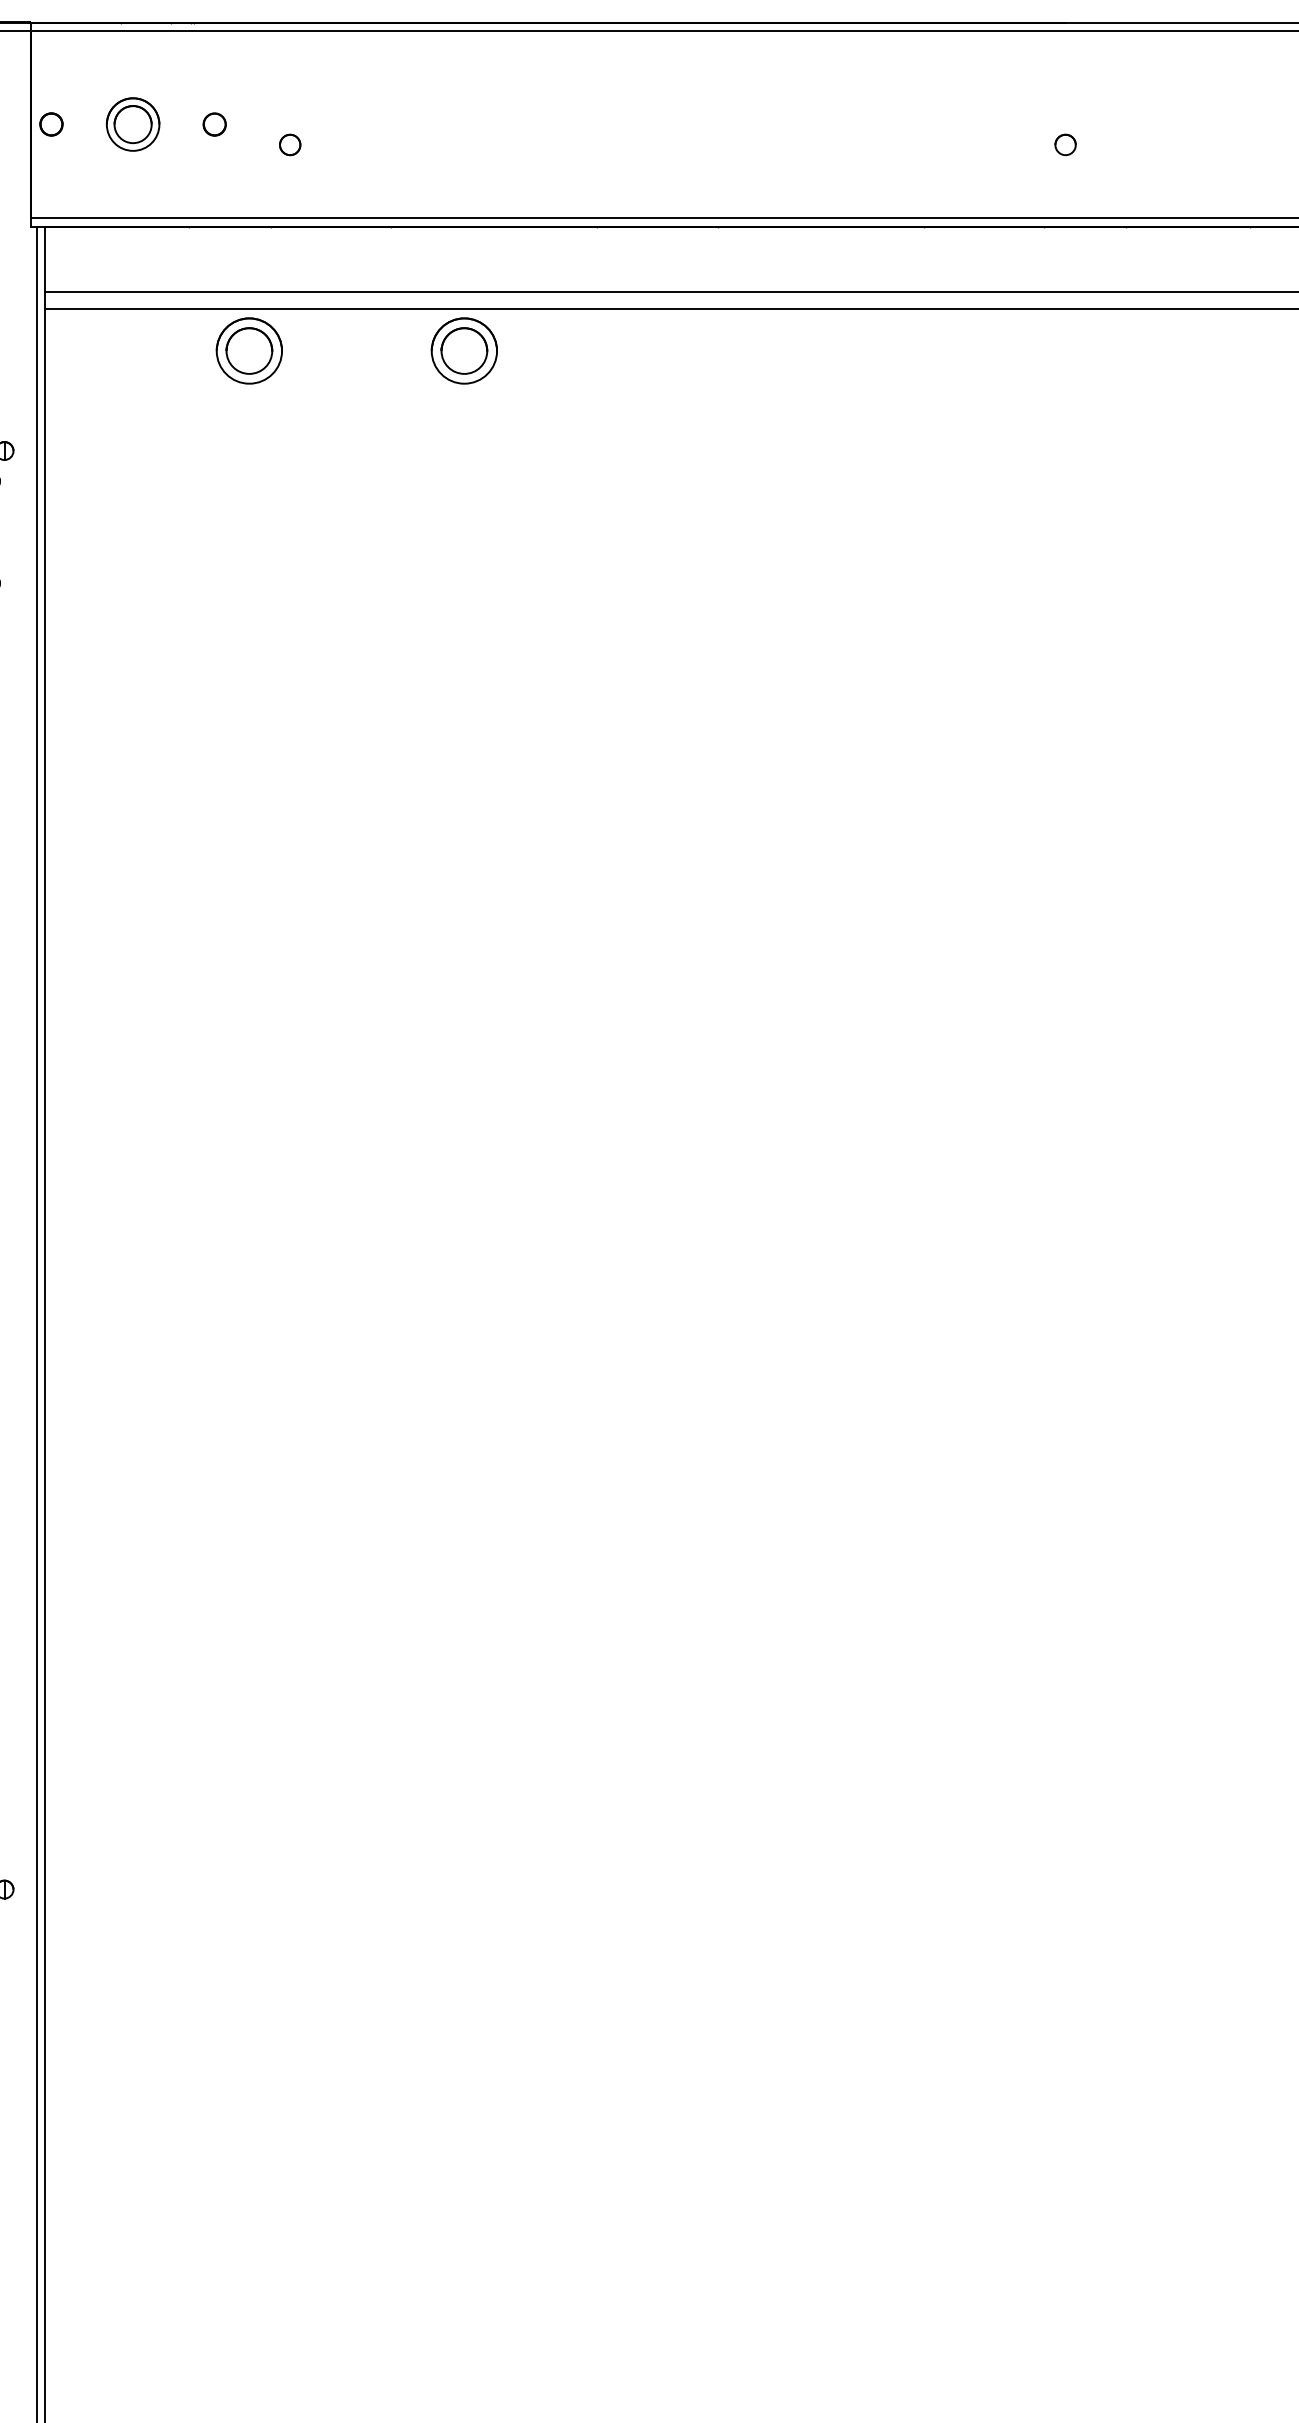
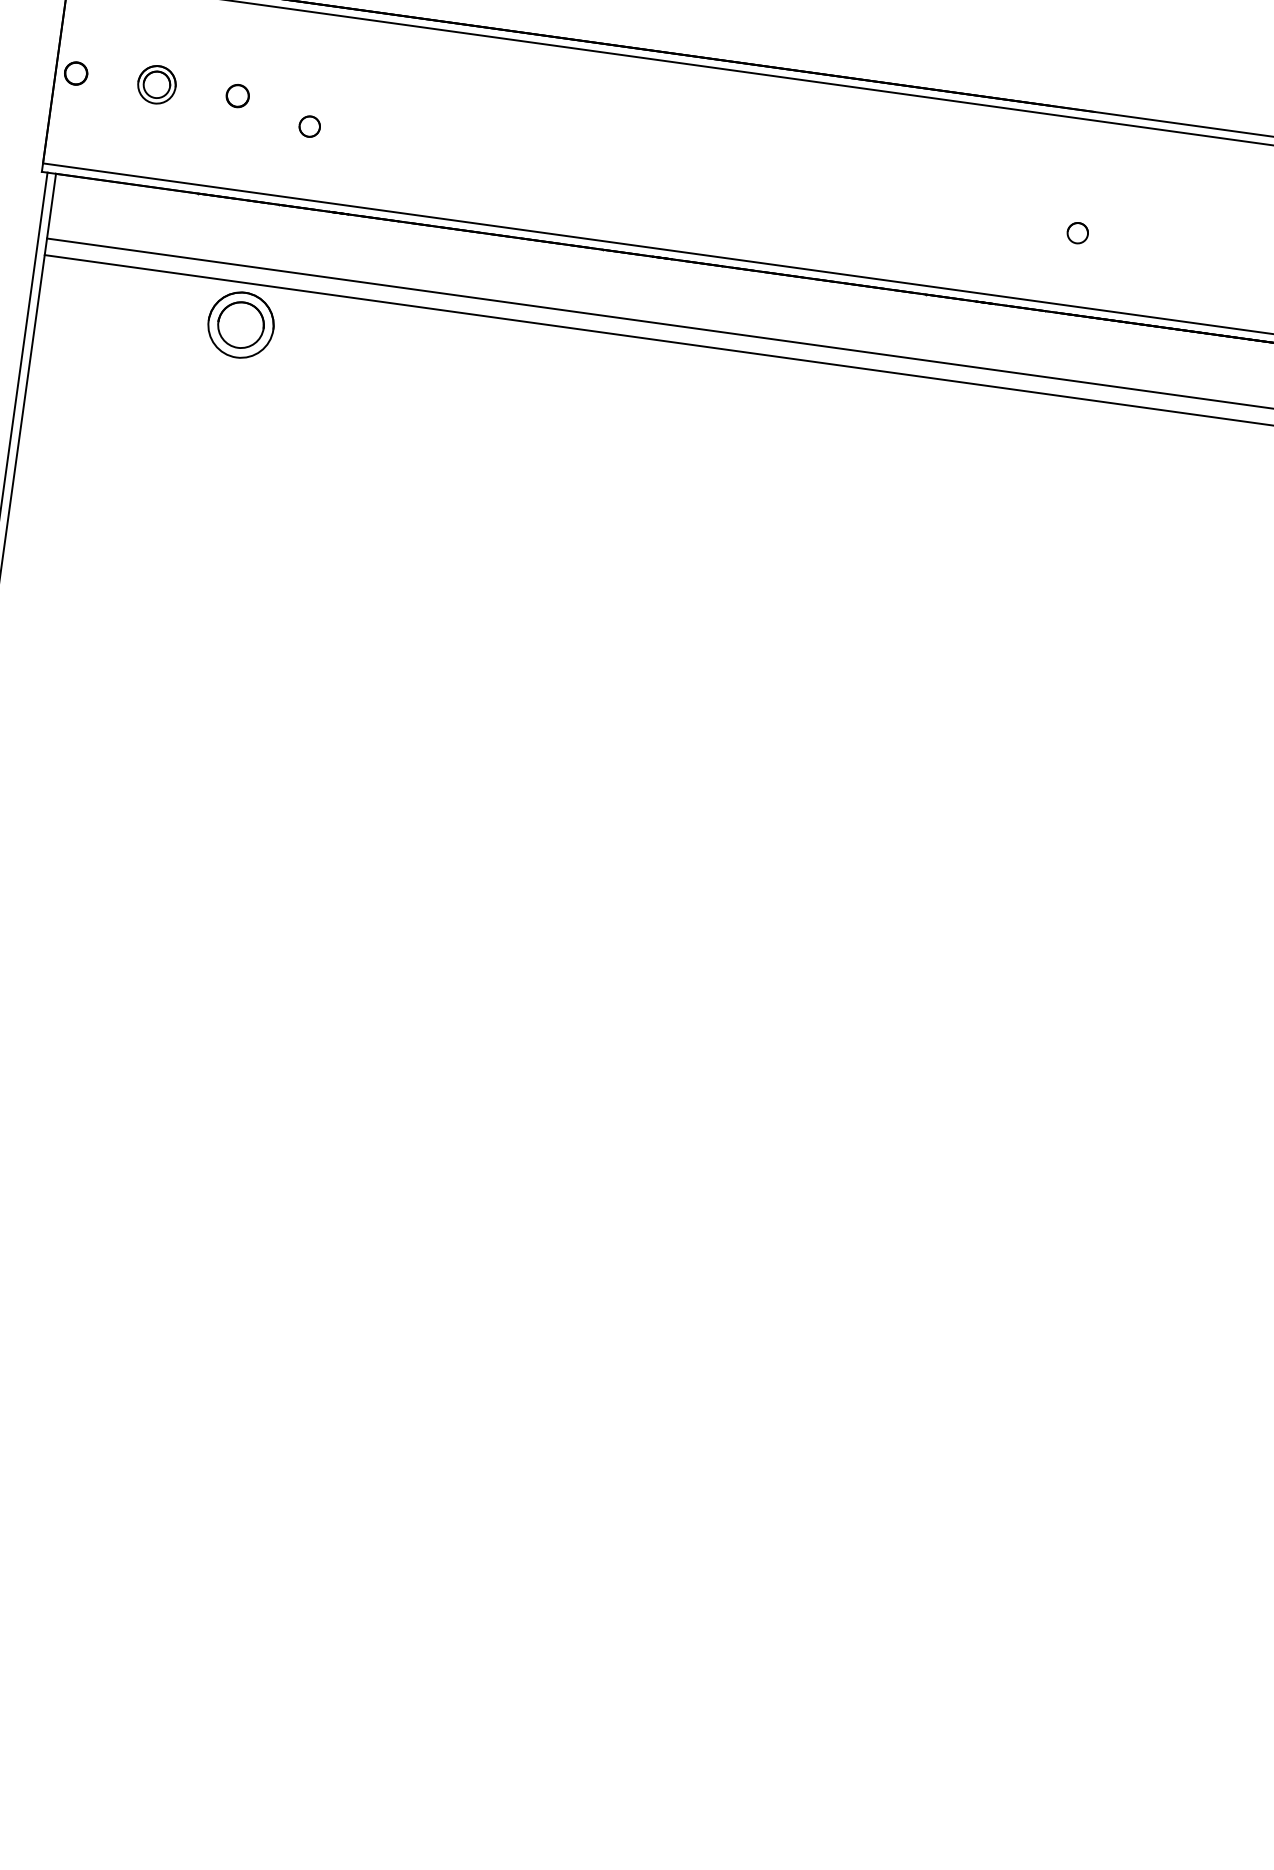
part: (132, 124) -> (156, 84), size x0.71
part: (463, 350) -> (453, 354), removed

